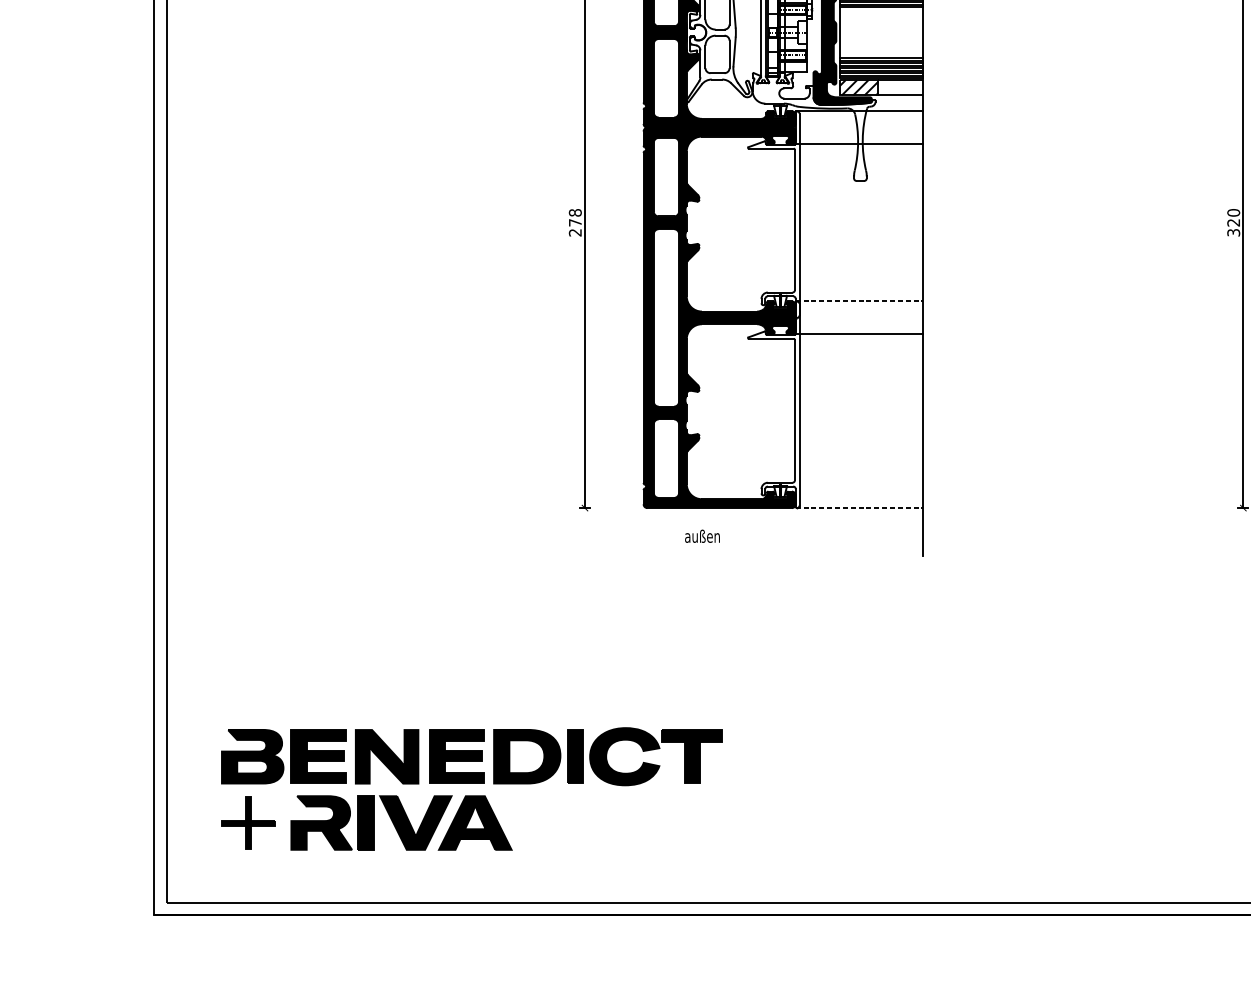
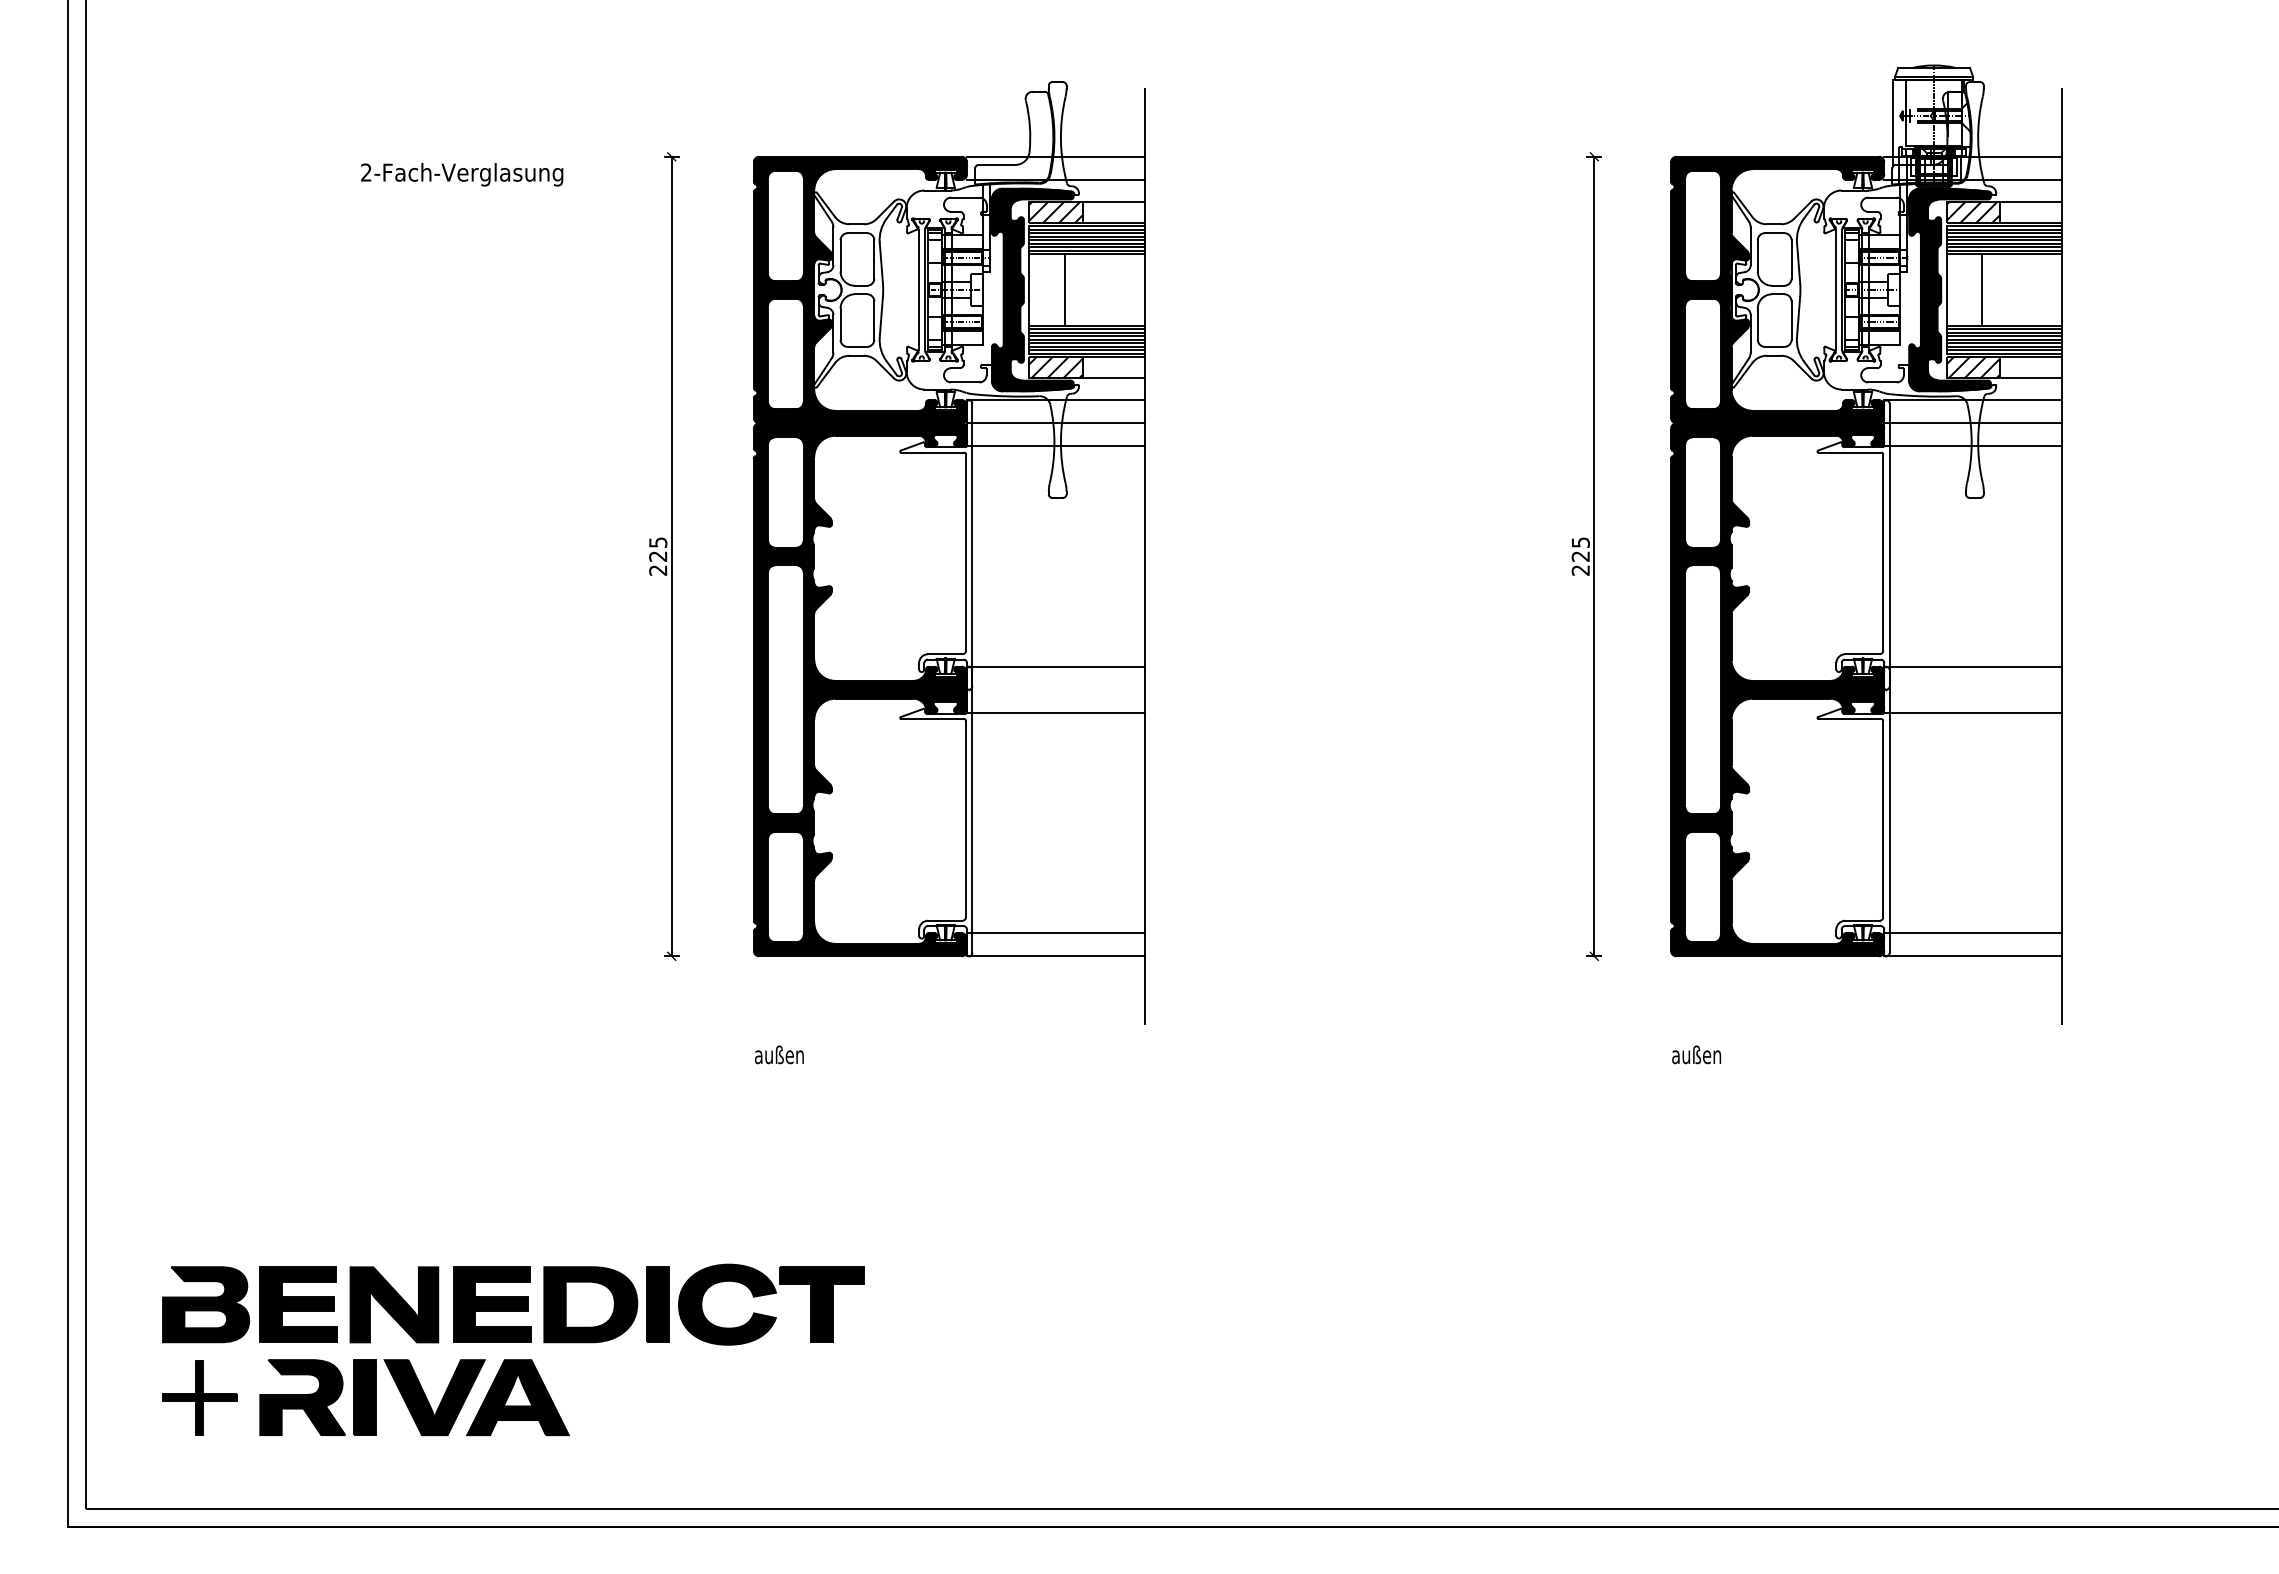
line: (865, 32) -> (1064, 289), added
line: (858, 127) -> (1055, 423), added
text: (575, 217) -> (658, 549), 278 -> 225
text: (1233, 222) -> (1580, 556), 320 -> 225
line: (858, 301) -> (1055, 666), dashed -> solid
line: (858, 491) -> (1055, 933), added
line: (858, 508) -> (1055, 956), dashed -> solid
text: (702, 536) -> (779, 1054), moved

